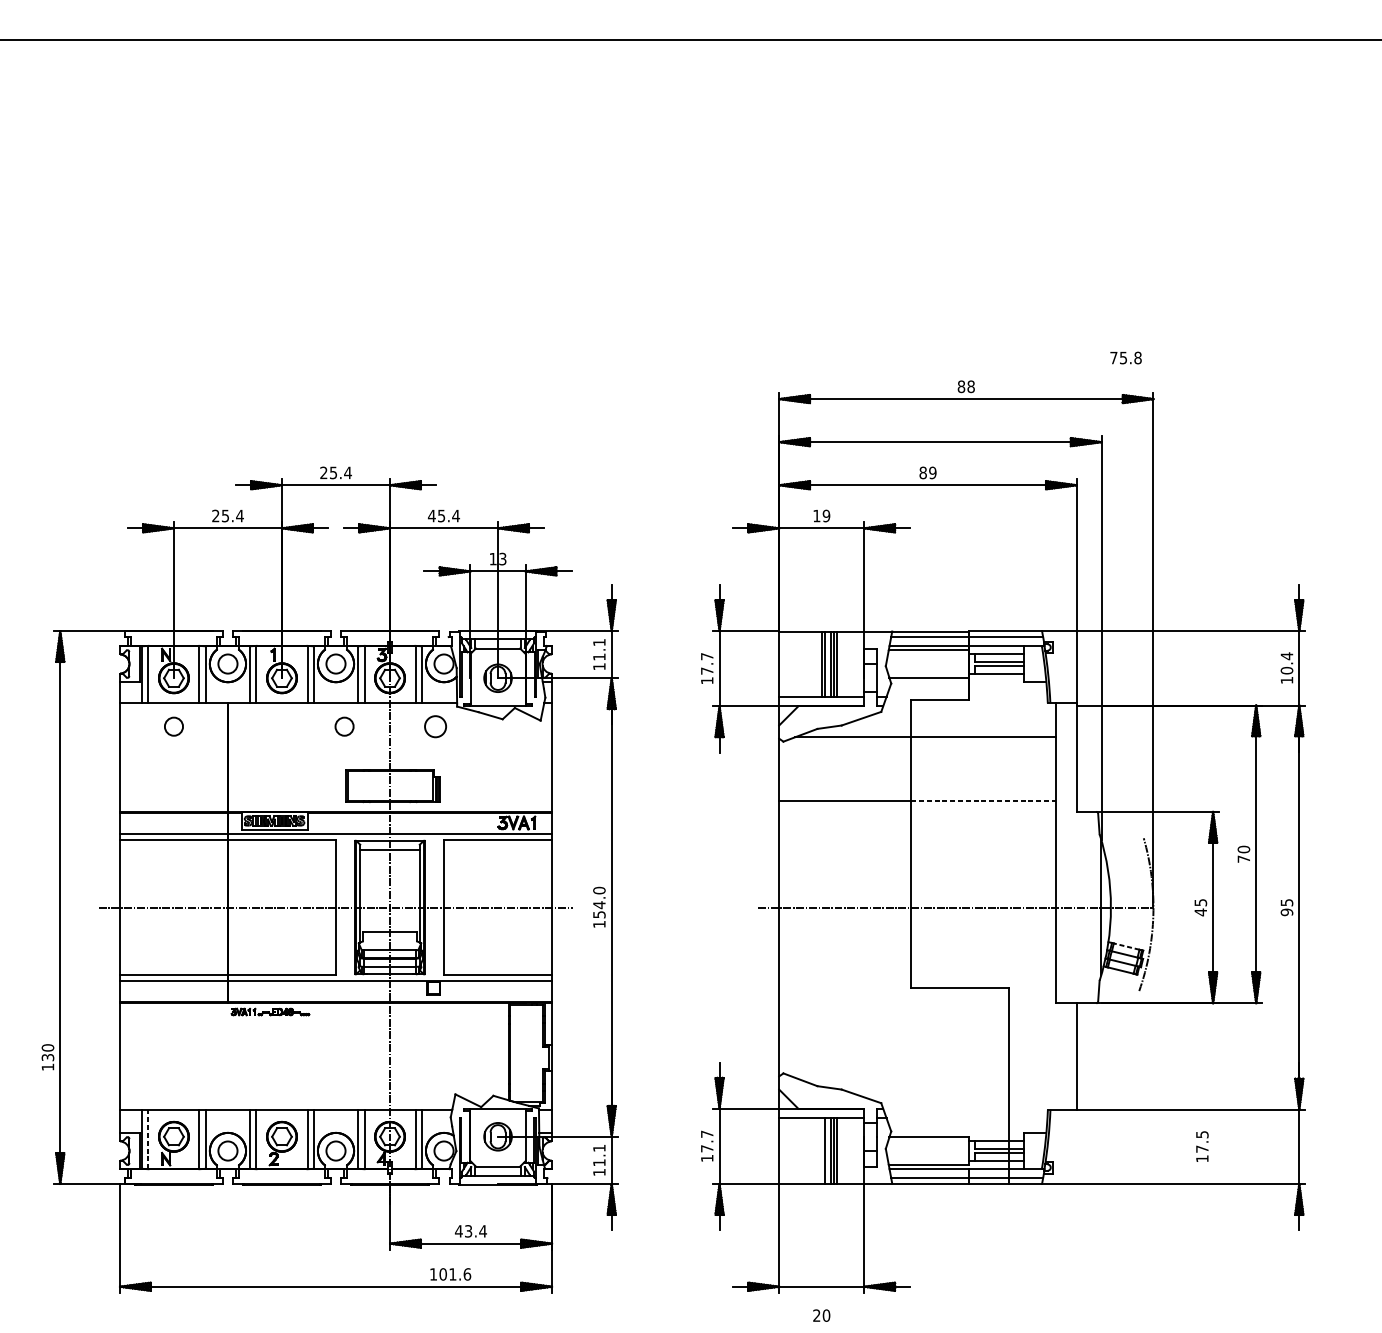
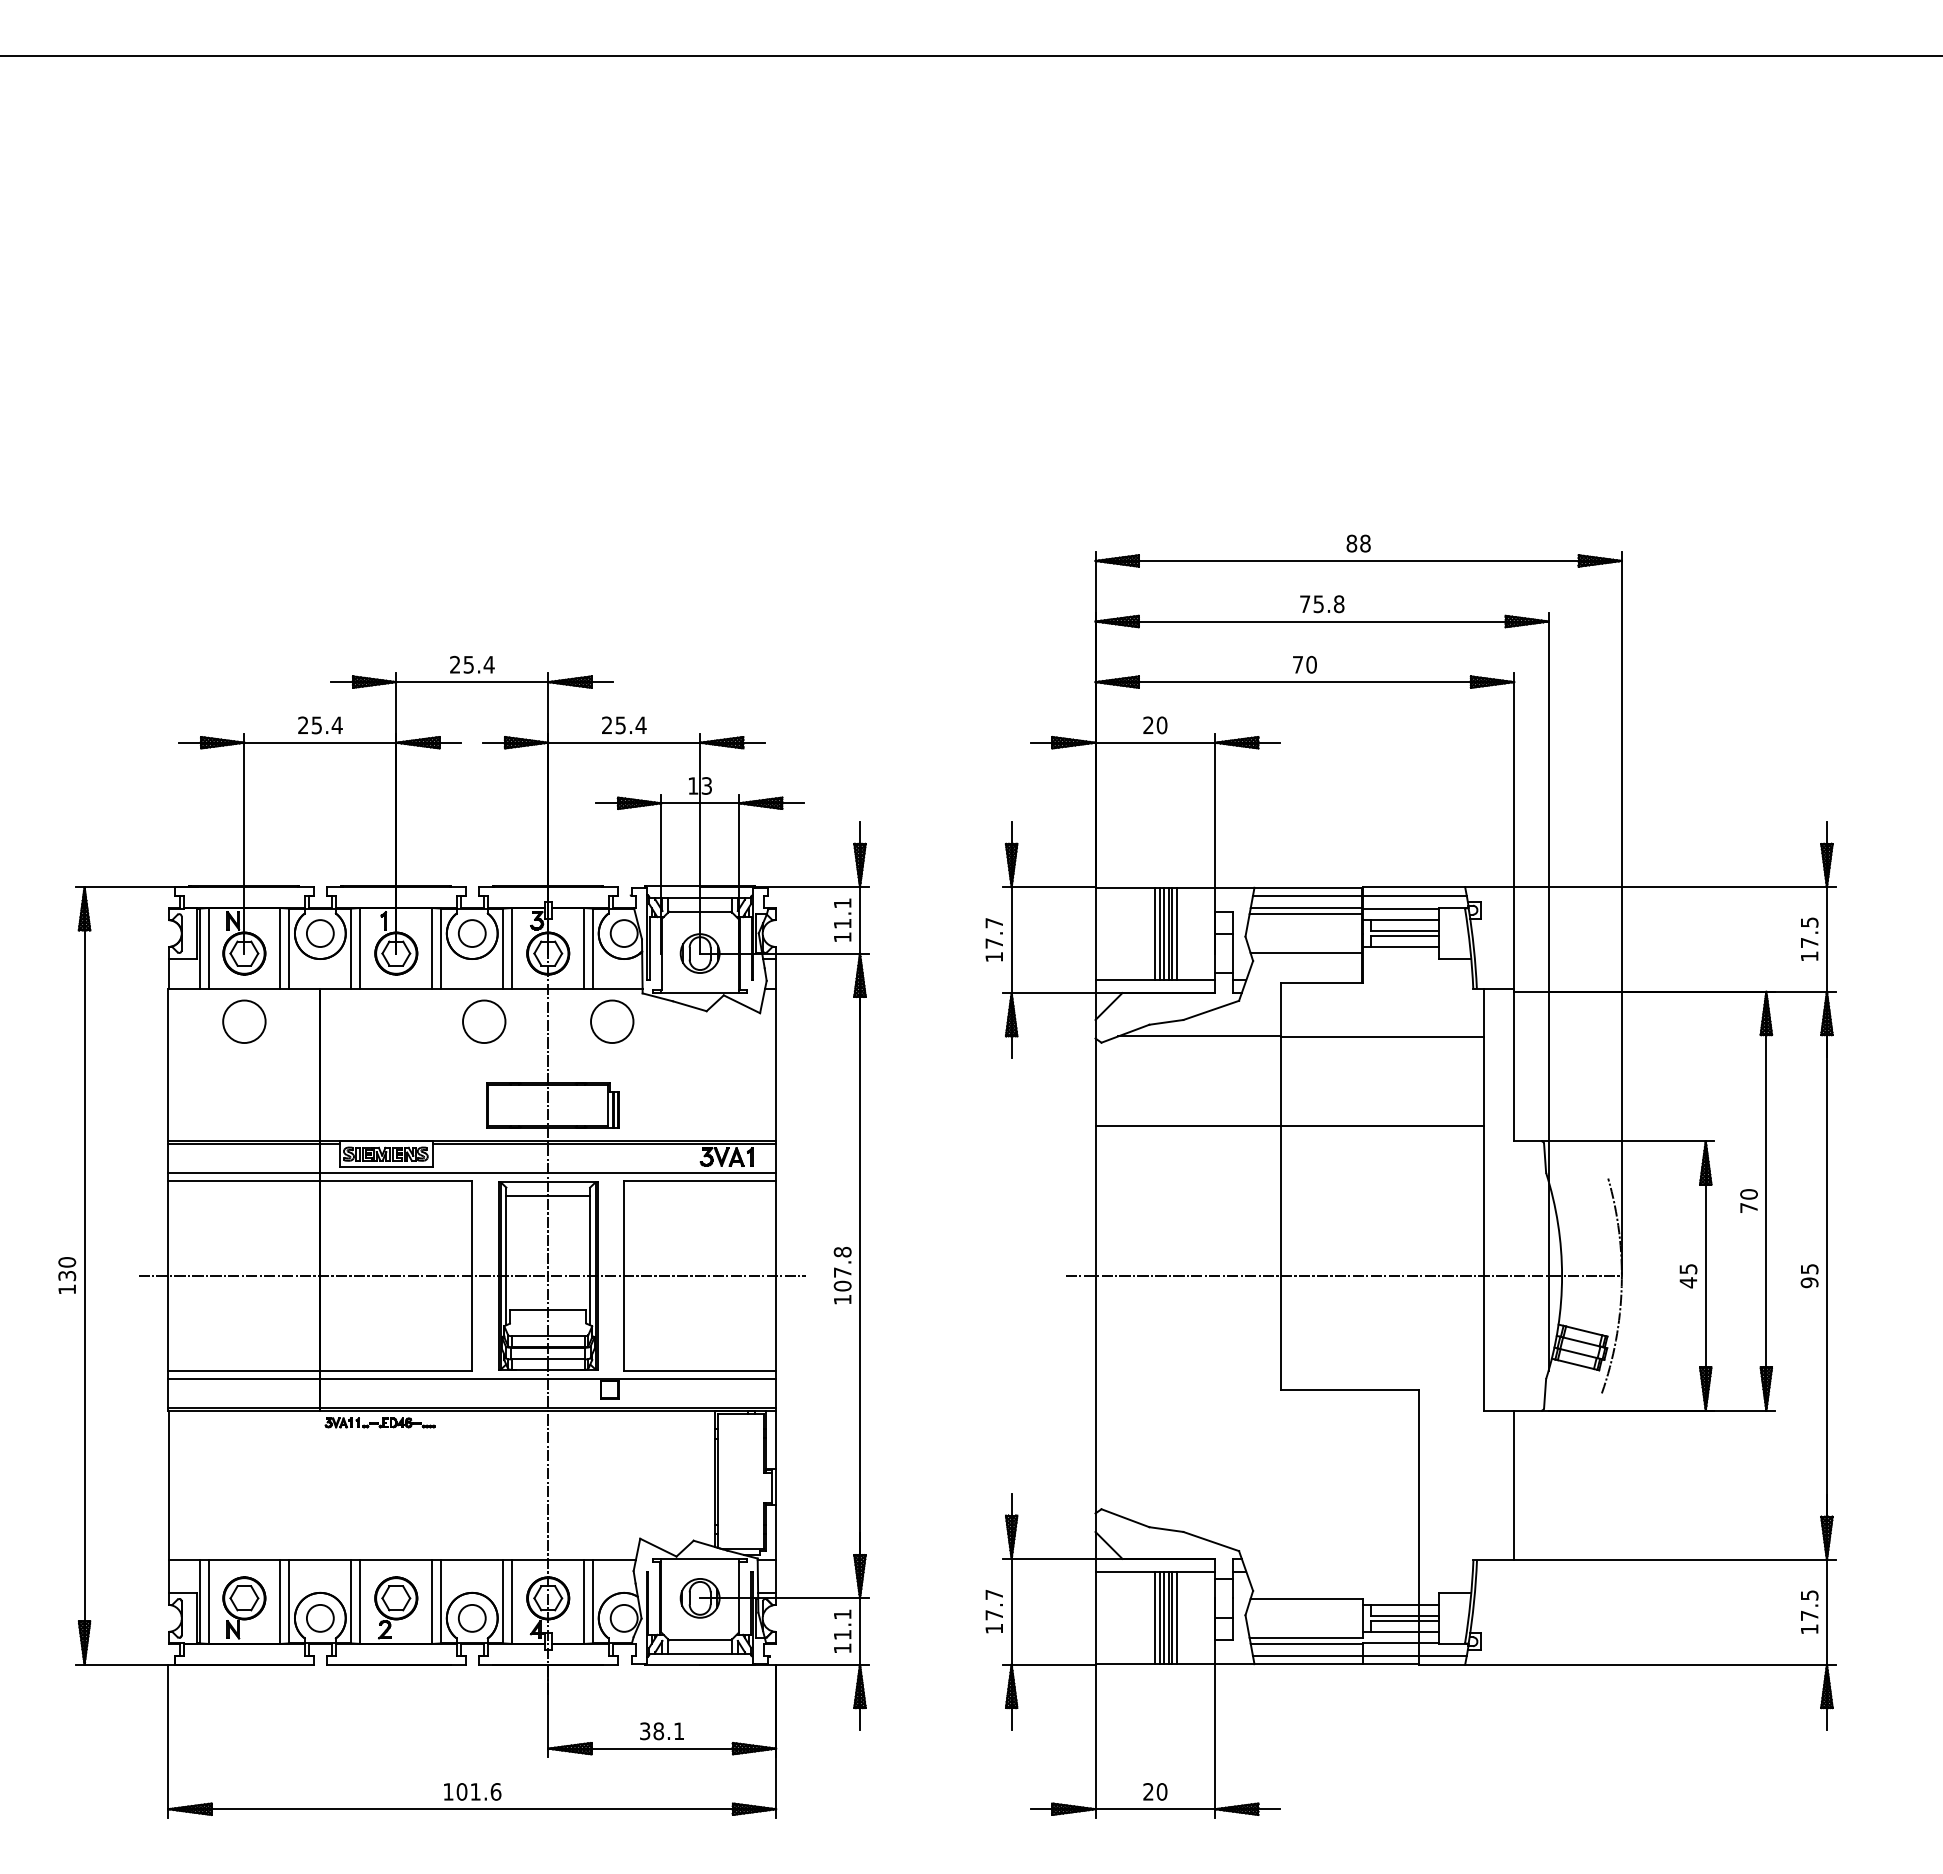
text: (1126, 358) -> (1322, 604), moved
text: (927, 472) -> (1304, 664), 89 -> 70
text: (431, 515) -> (606, 724), 45.4 -> 25.4
text: (821, 516) -> (1155, 725), 19 -> 20
text: (1286, 663) -> (1809, 932), 10.4 -> 17.5
line: (827, 664) -> (1163, 933), added
circle: (174, 726) -> (244, 1021), size x1.67
circle: (344, 726) -> (484, 1021), size x1.67
circle: (435, 726) -> (612, 1021), size x1.43
line: (983, 801) -> (1382, 1126), dashed -> solid
text: (599, 902) -> (842, 1268), 154.0 -> 107.8
line: (1126, 946) -> (1584, 1330), dashed -> solid
text: (48, 1057) -> (67, 1275), moved
line: (148, 1139) -> (208, 1602), dashed -> solid
text: (1202, 1146) -> (1809, 1611), moved
line: (821, 1151) -> (1155, 1618), added
line: (827, 1151) -> (1163, 1618), added
text: (470, 1231) -> (661, 1731), 43.4 -> 38.1
text: (450, 1274) -> (472, 1791), moved
text: (821, 1315) -> (1155, 1791), moved

